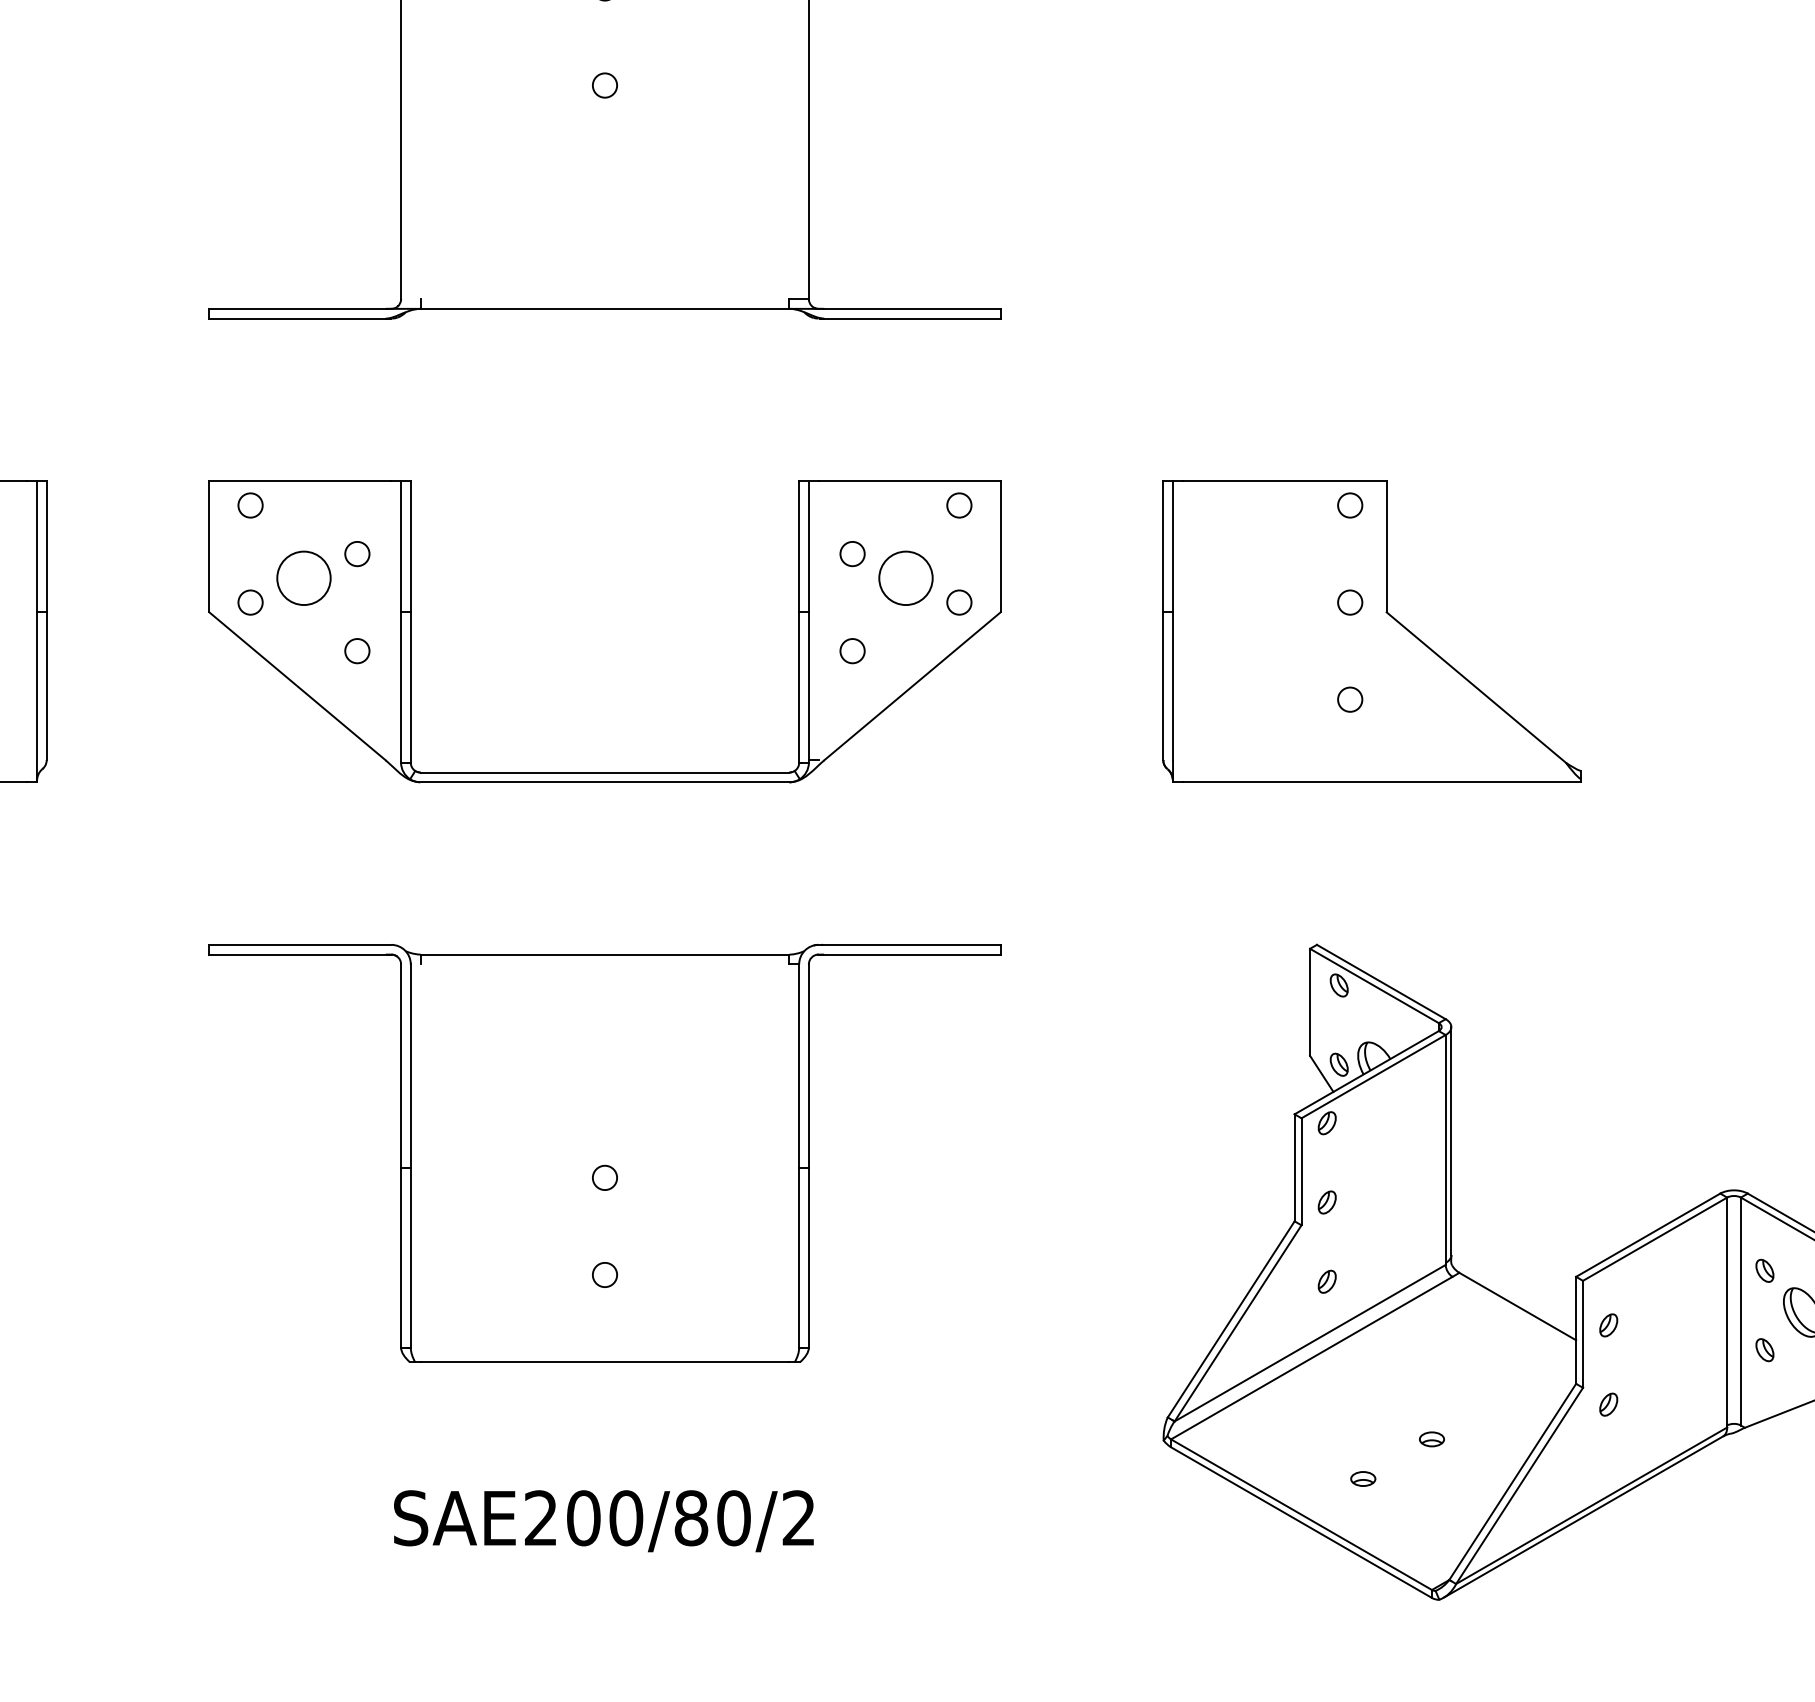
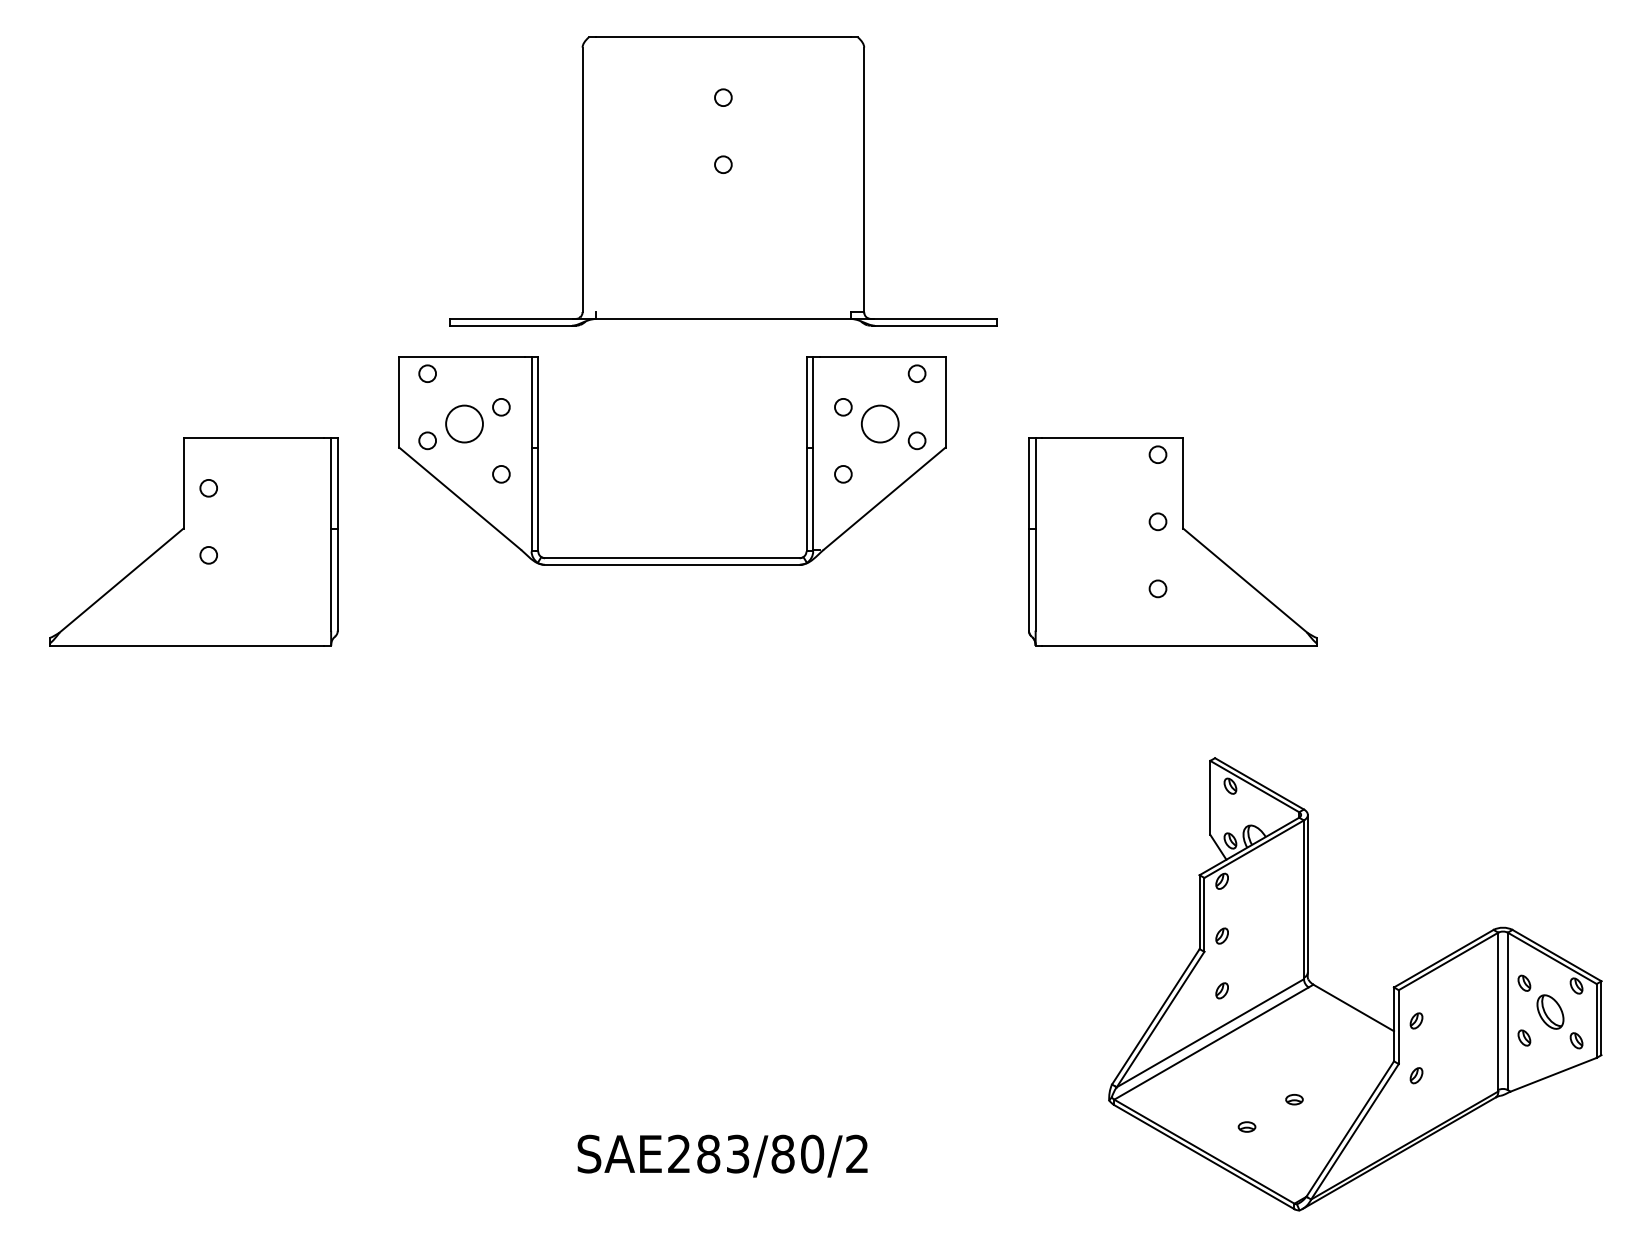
part: (1371, 631) -> (1172, 541), moved
part: (605, 771) -> (672, 557), moved
part: (605, 1153) -> (723, 902), removed
text: (605, 1517) -> (723, 1153), SAE200/80/2 -> SAE283/80/2

